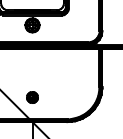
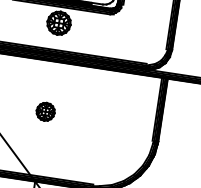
part: (32, 97) -> (45, 111), moved

